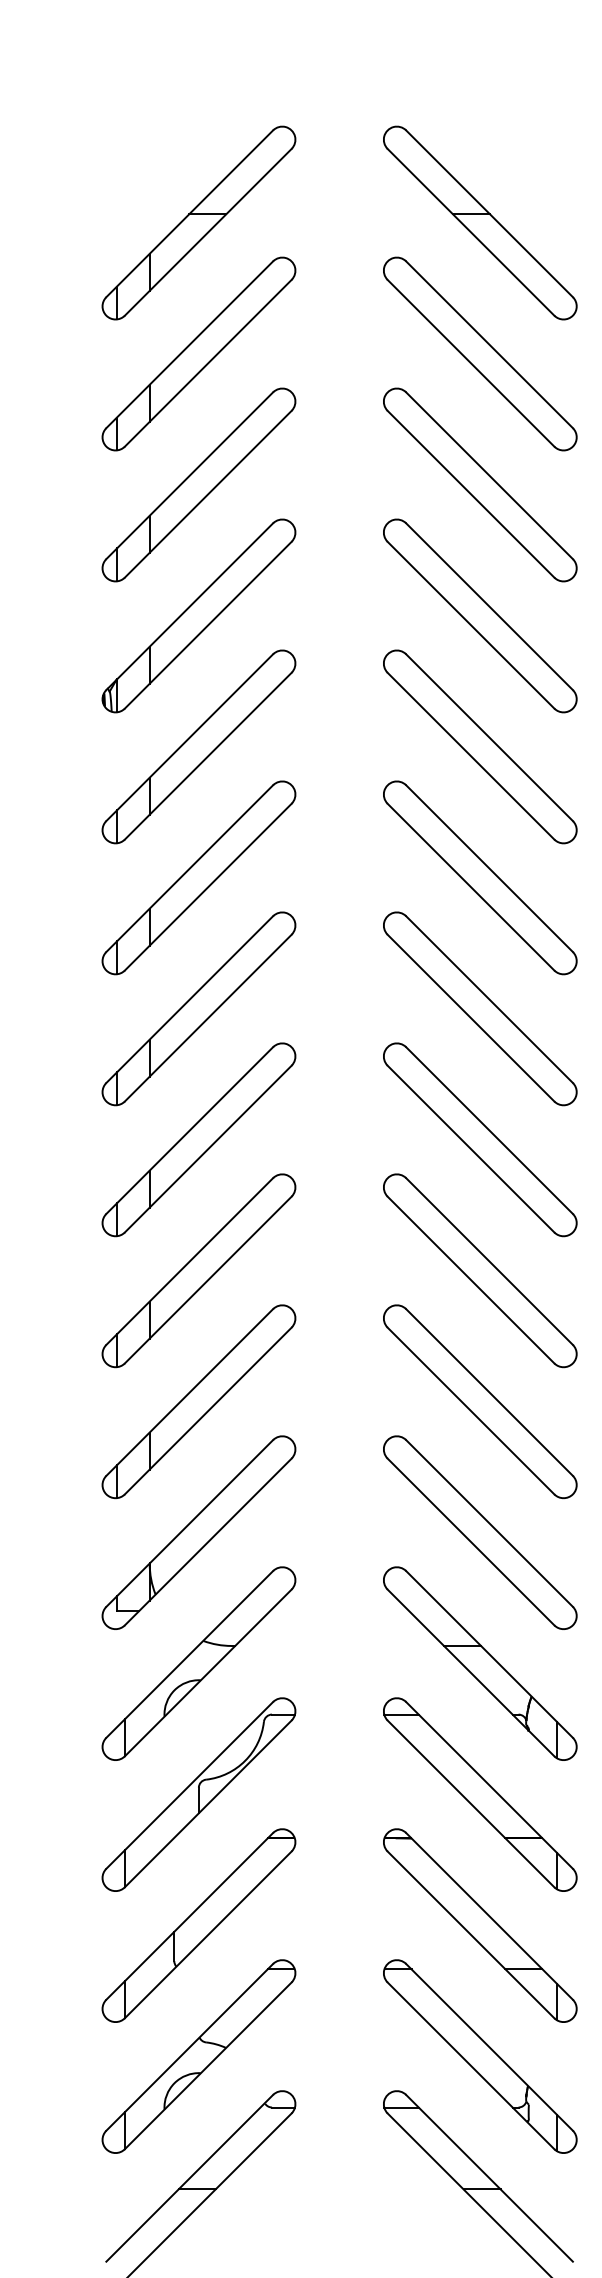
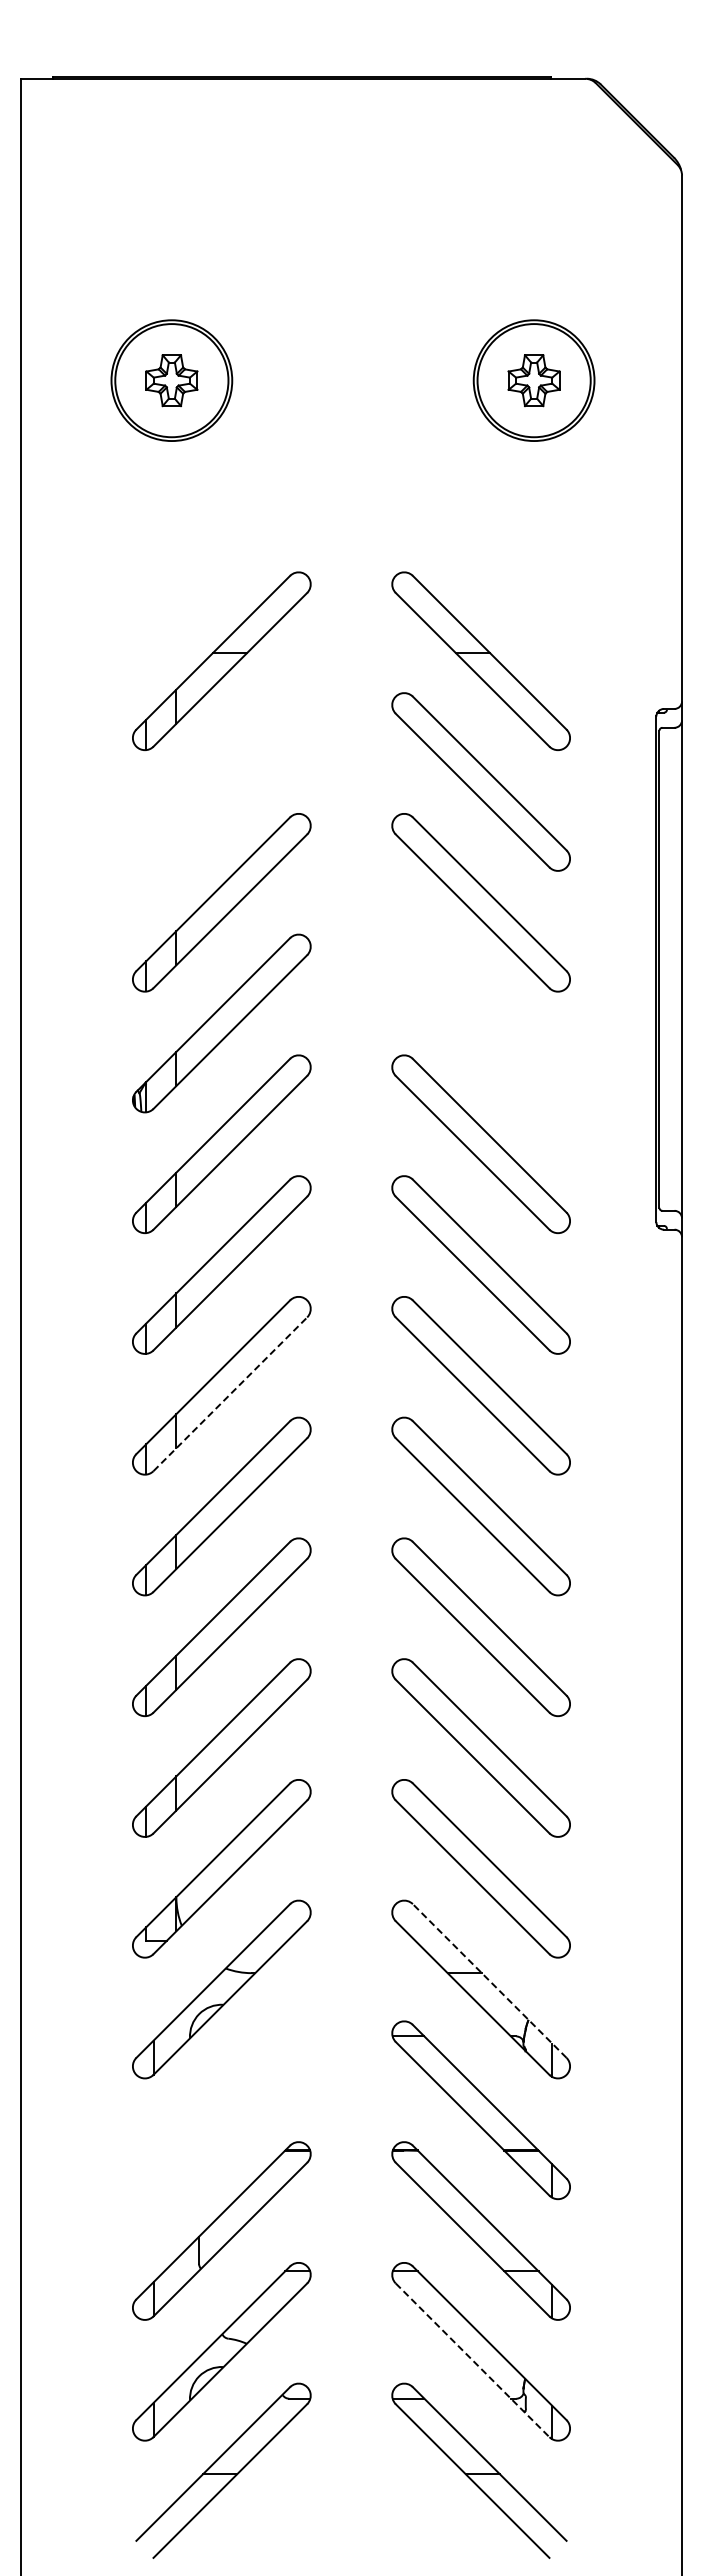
part: (198, 353) -> (221, 781), removed
part: (479, 615) -> (480, 1023), removed
line: (208, 1018) -> (230, 1394), solid -> dashed
line: (489, 1654) -> (489, 1981), solid -> dashed
part: (198, 1794) -> (221, 2110), removed
line: (470, 2066) -> (472, 2360), solid -> dashed

